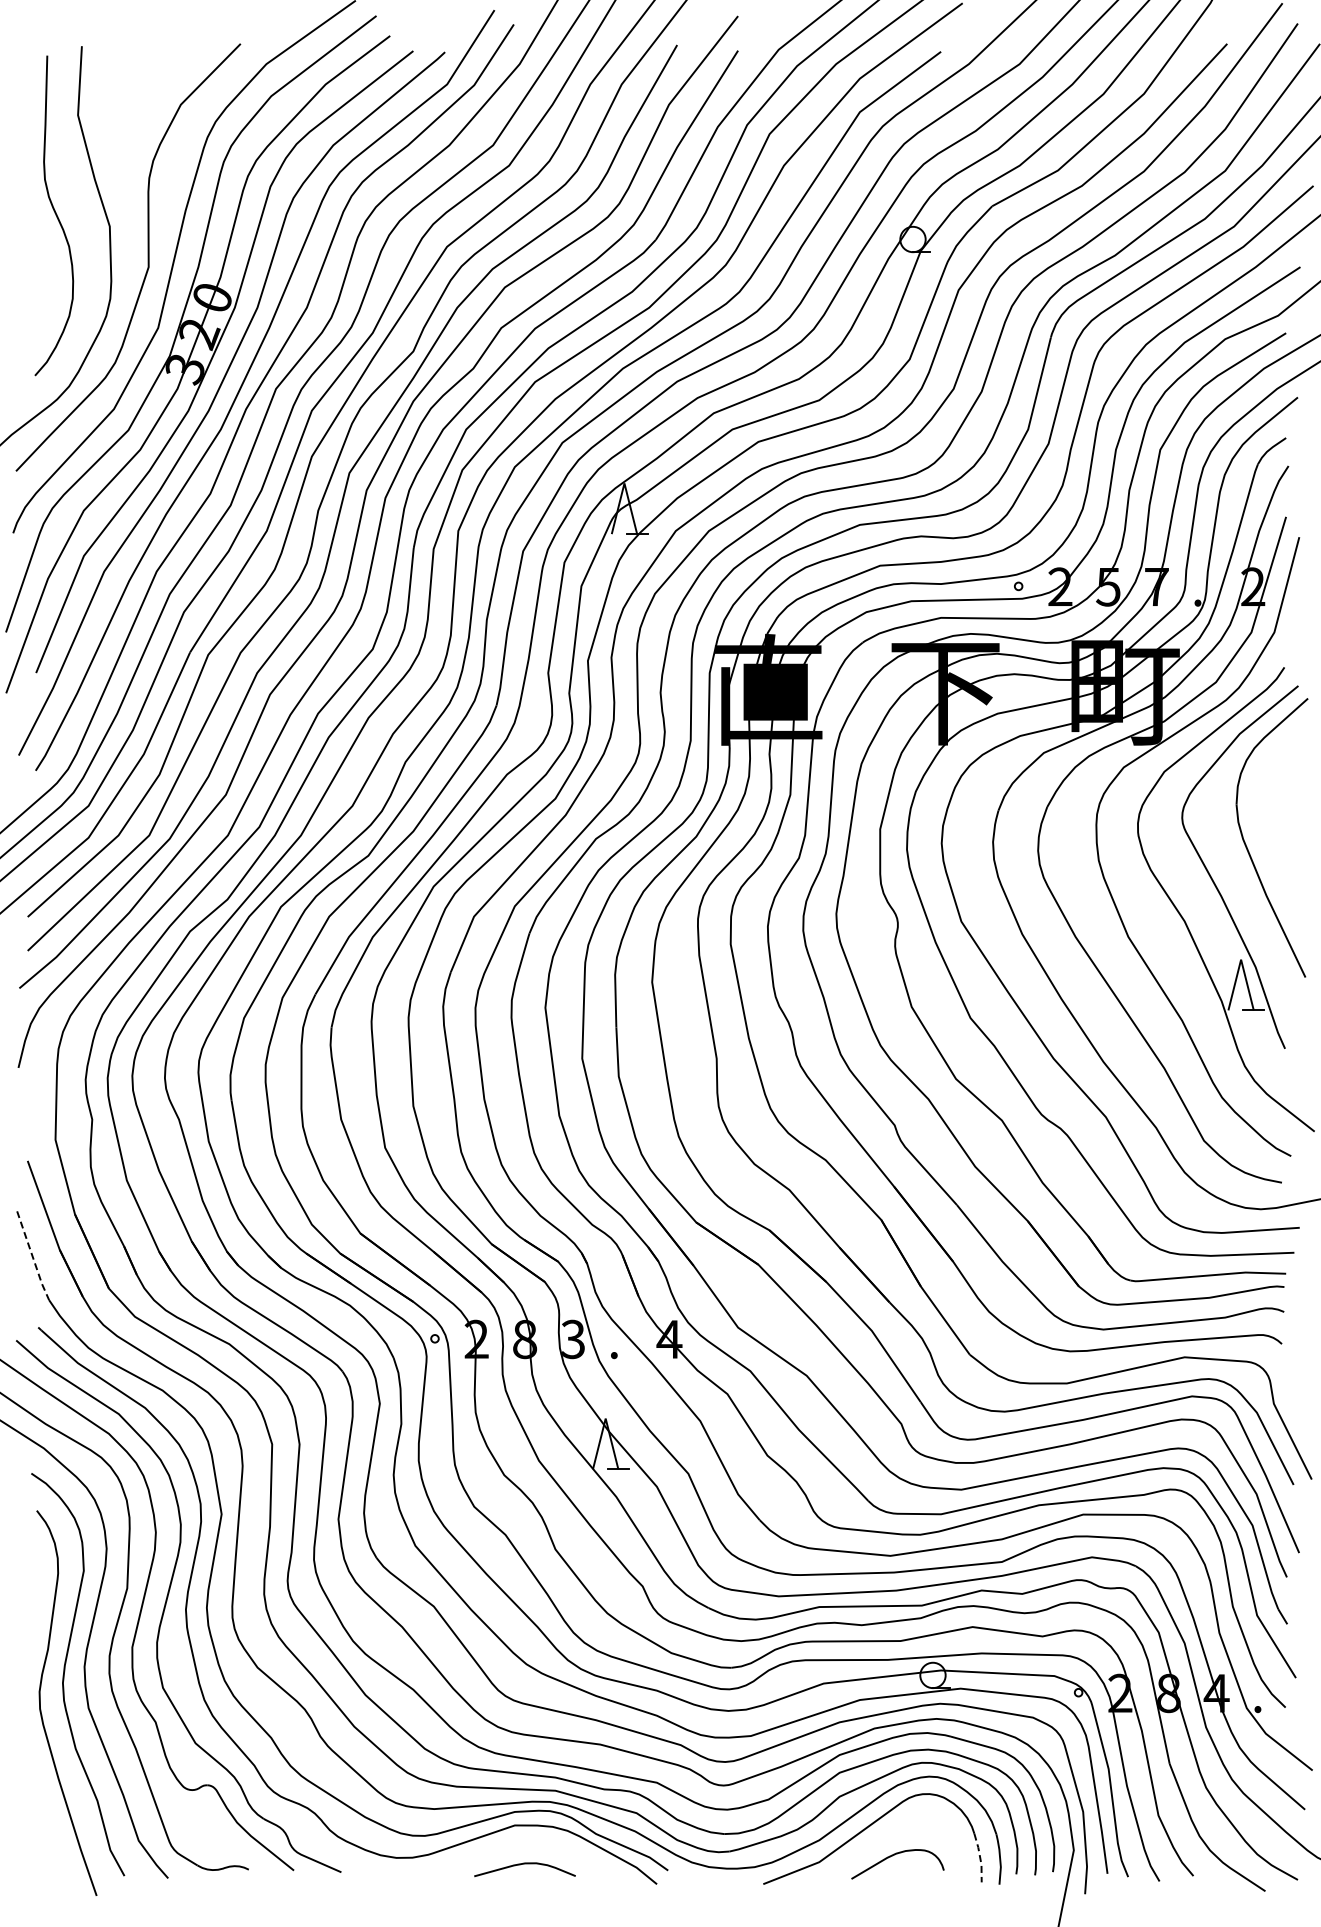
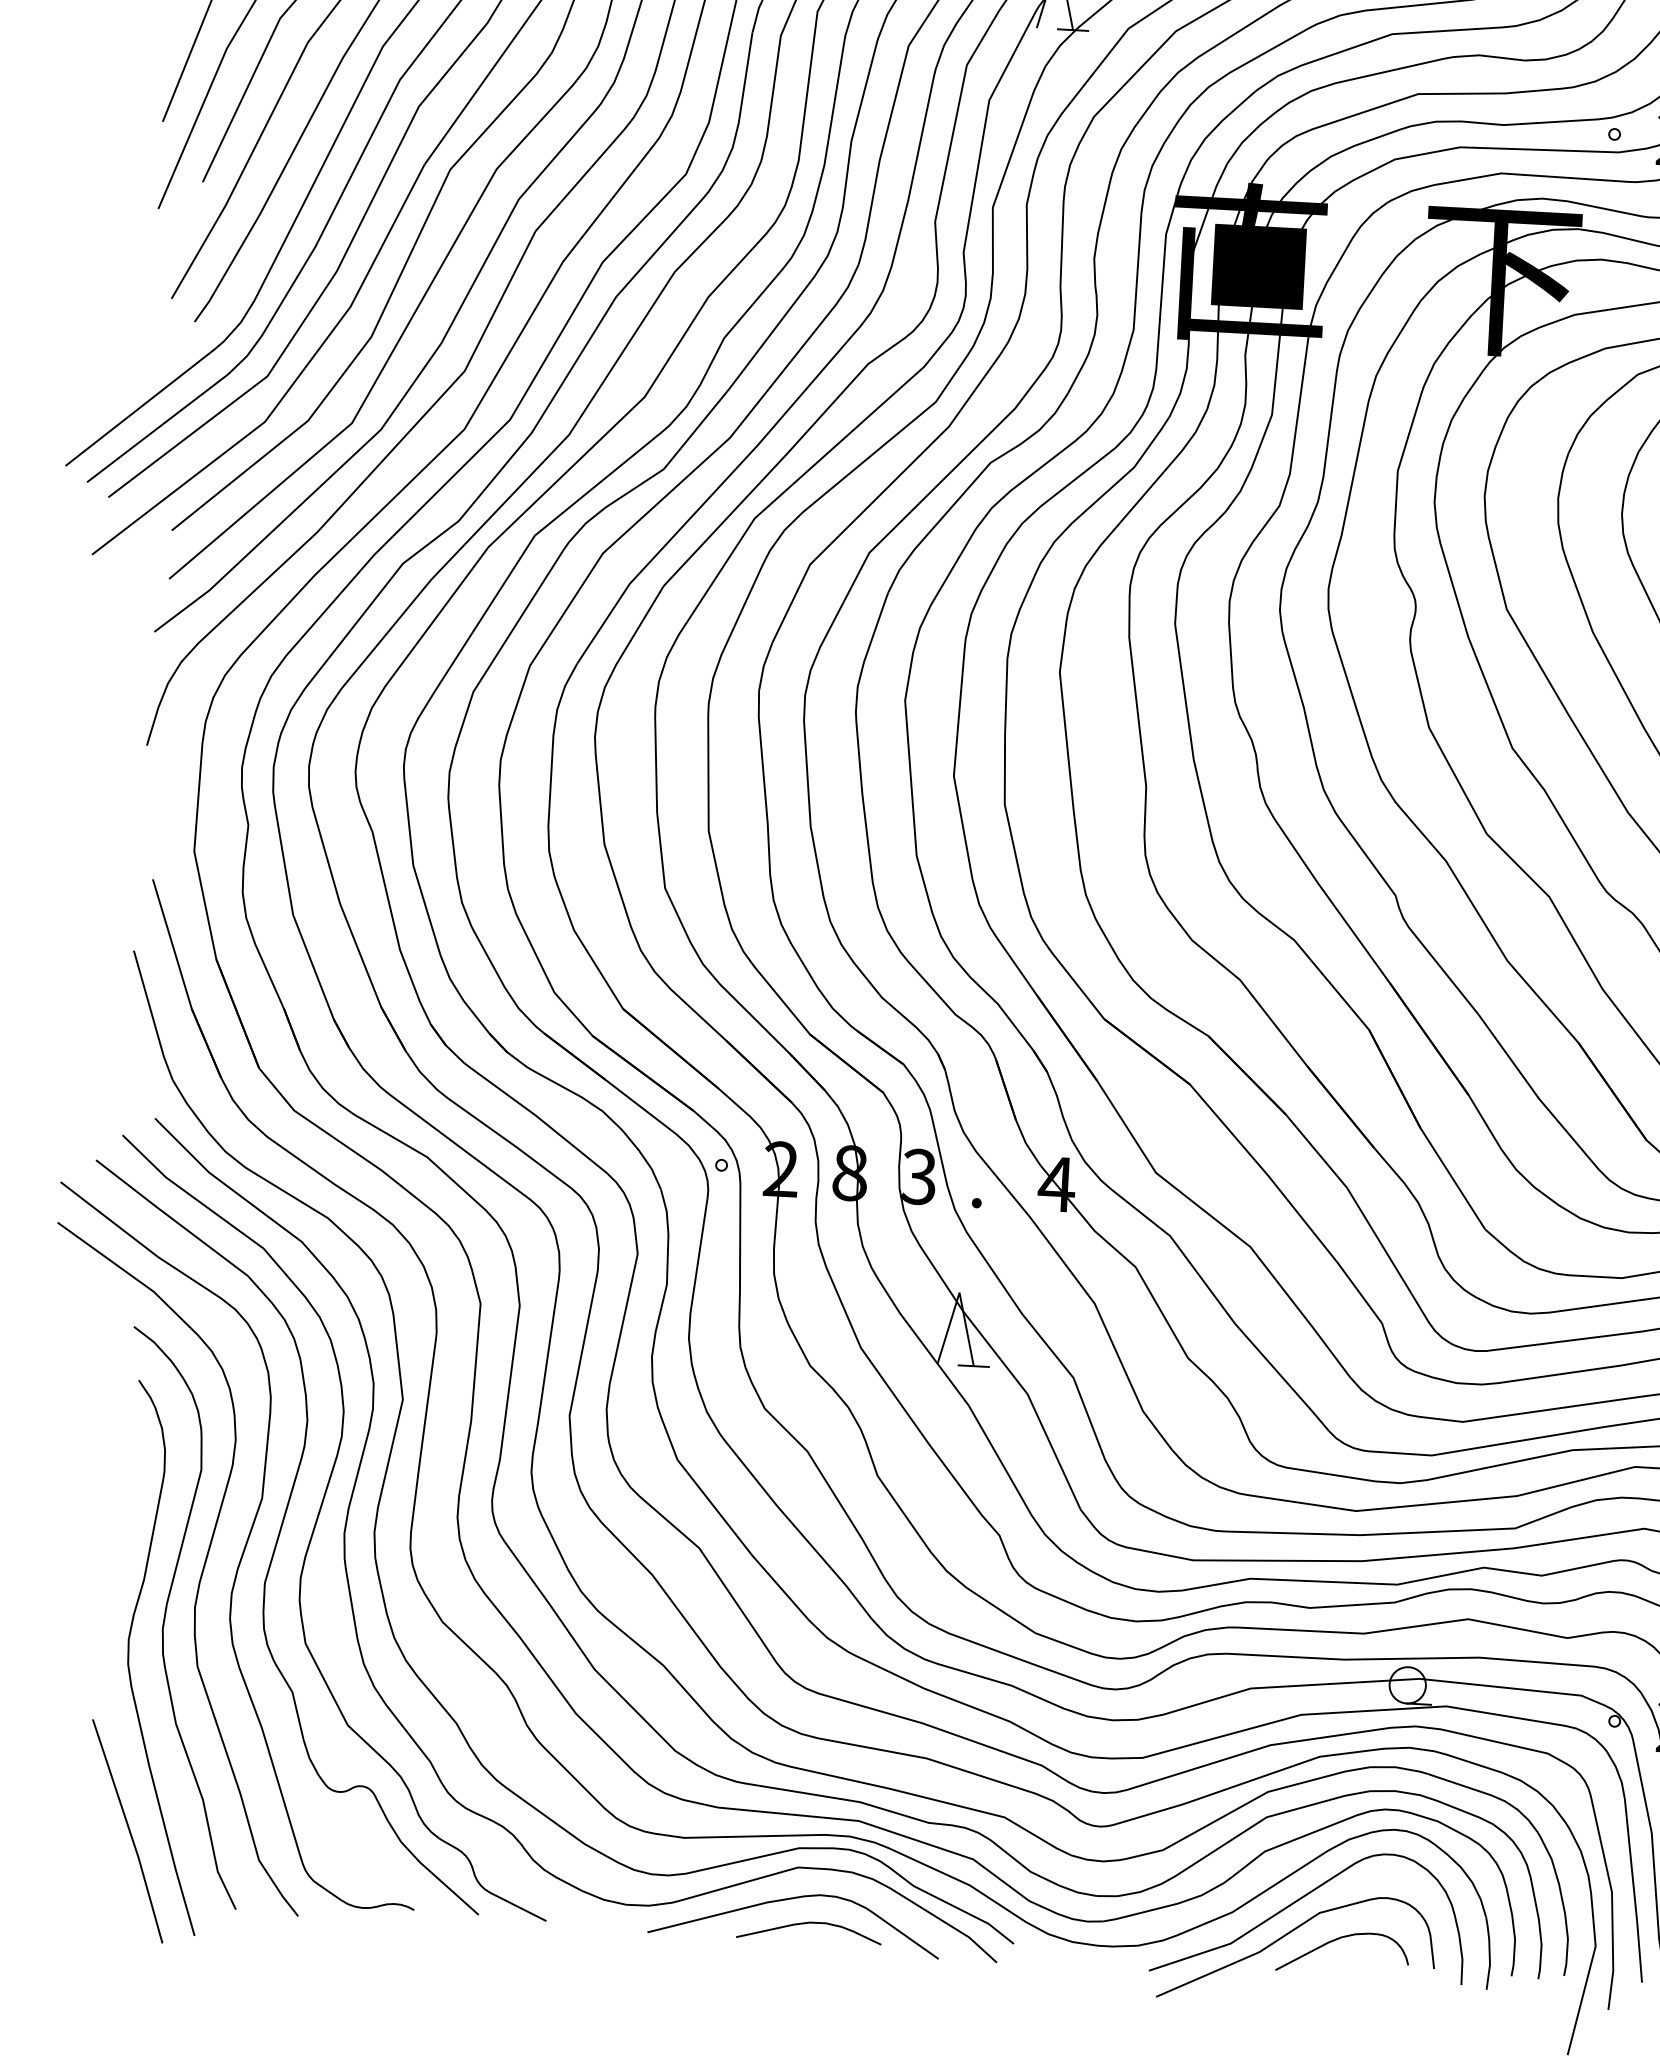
line: (32, 1256) -> (152, 1016), dashed -> solid
line: (46, 1825) -> (128, 1831), added
curve: (511, 1848) -> (791, 1900), added
part: (858, 1854) -> (1287, 1935), added
line: (980, 1857) -> (1461, 1949), dashed -> solid

